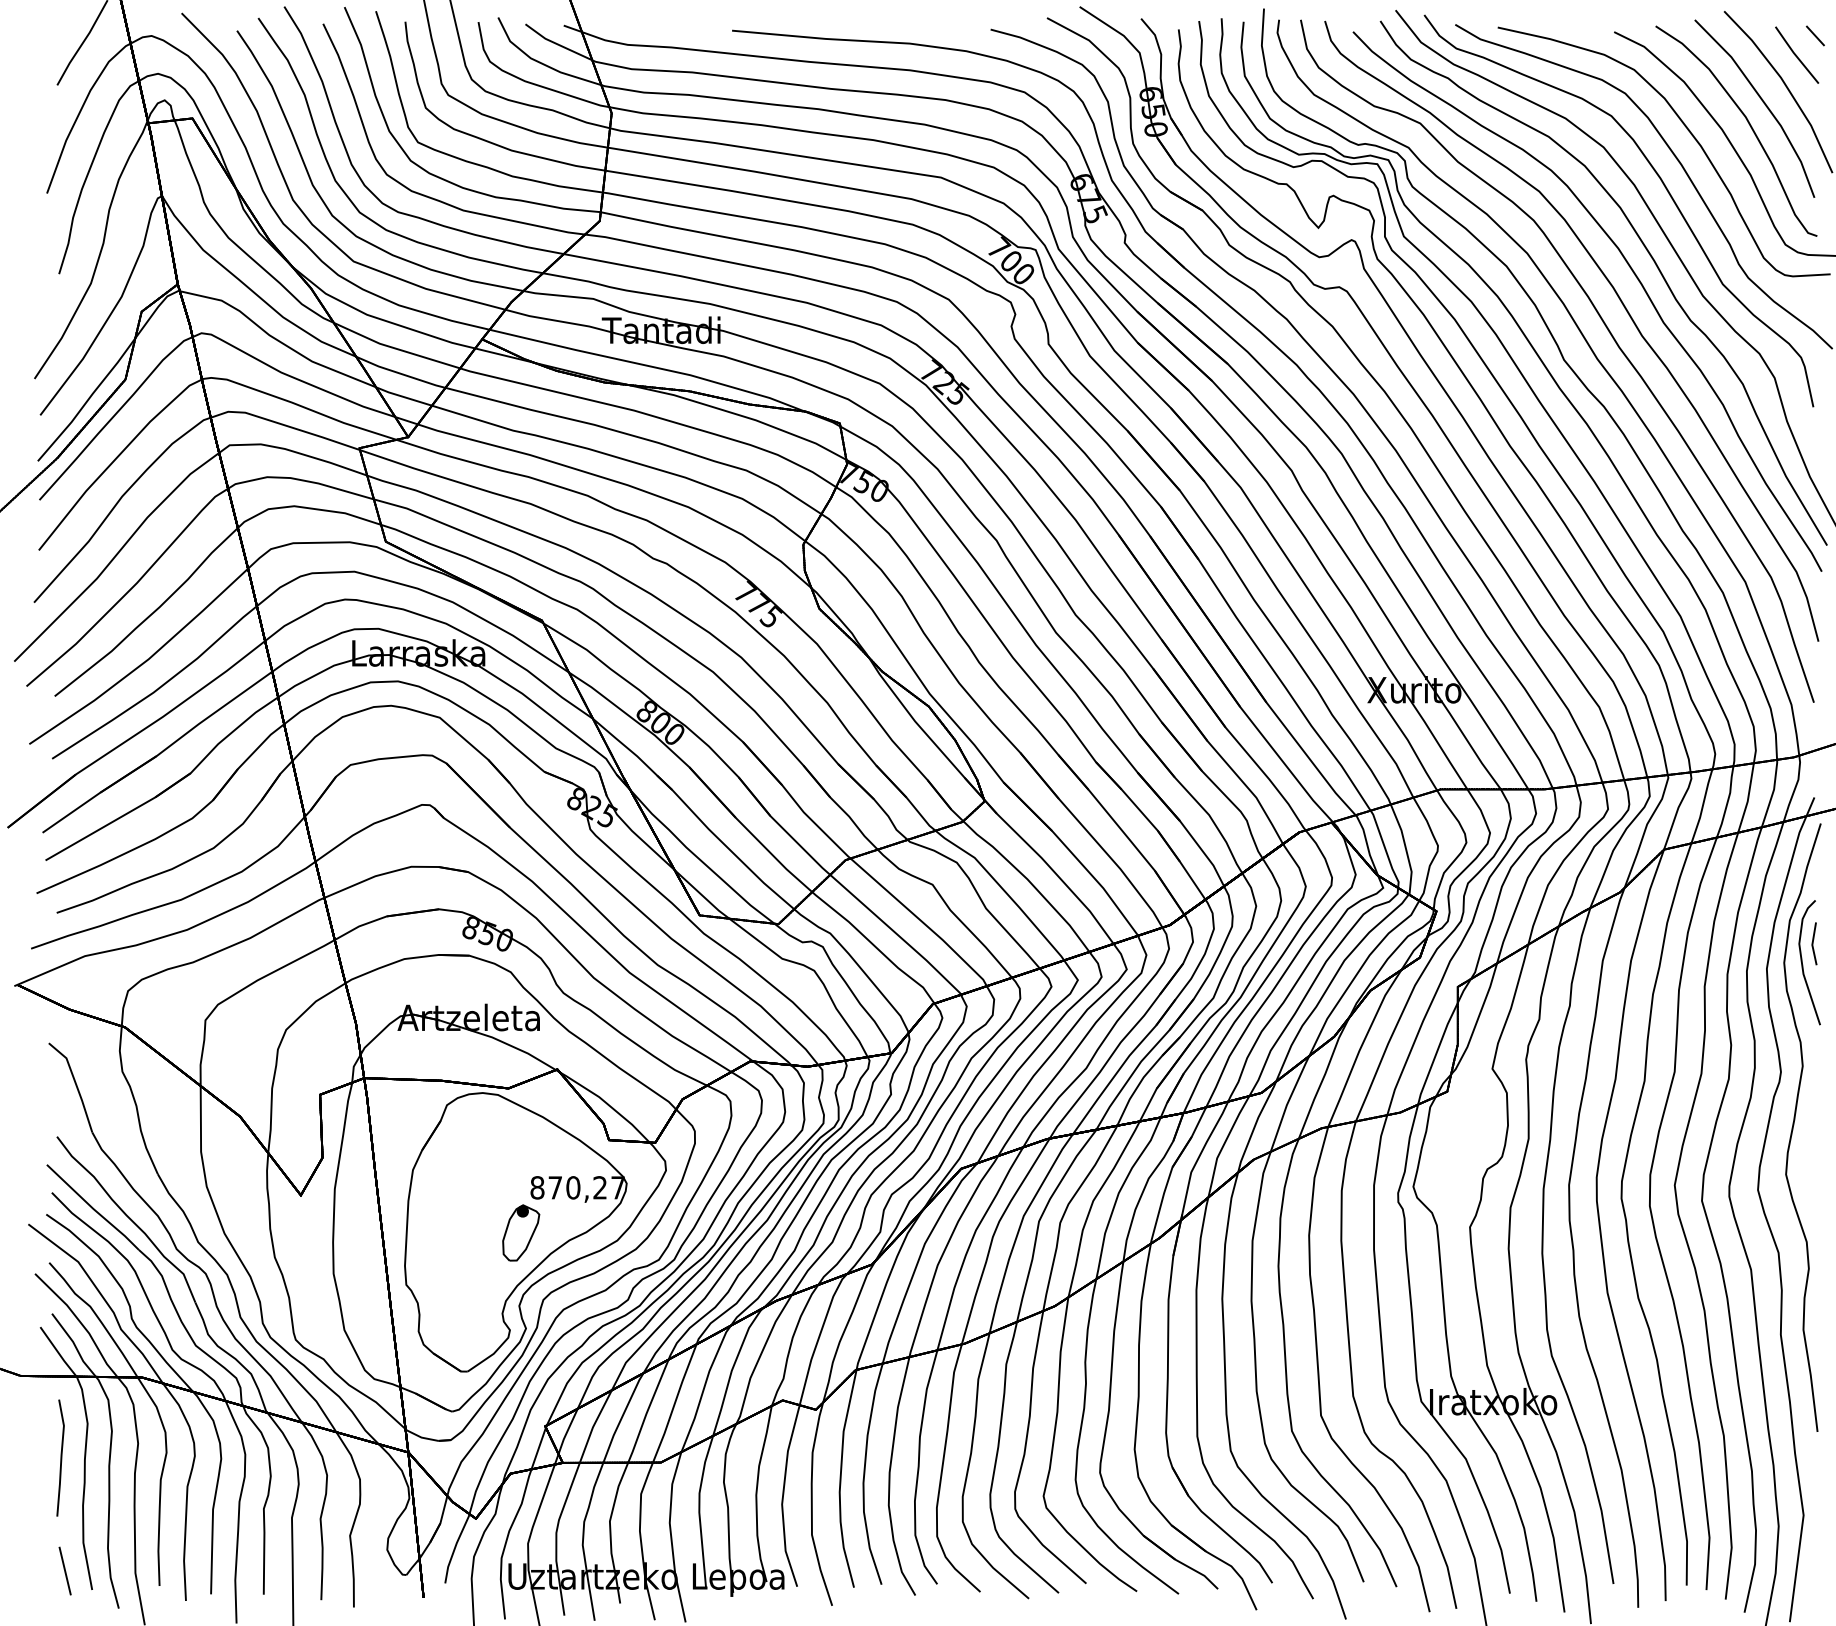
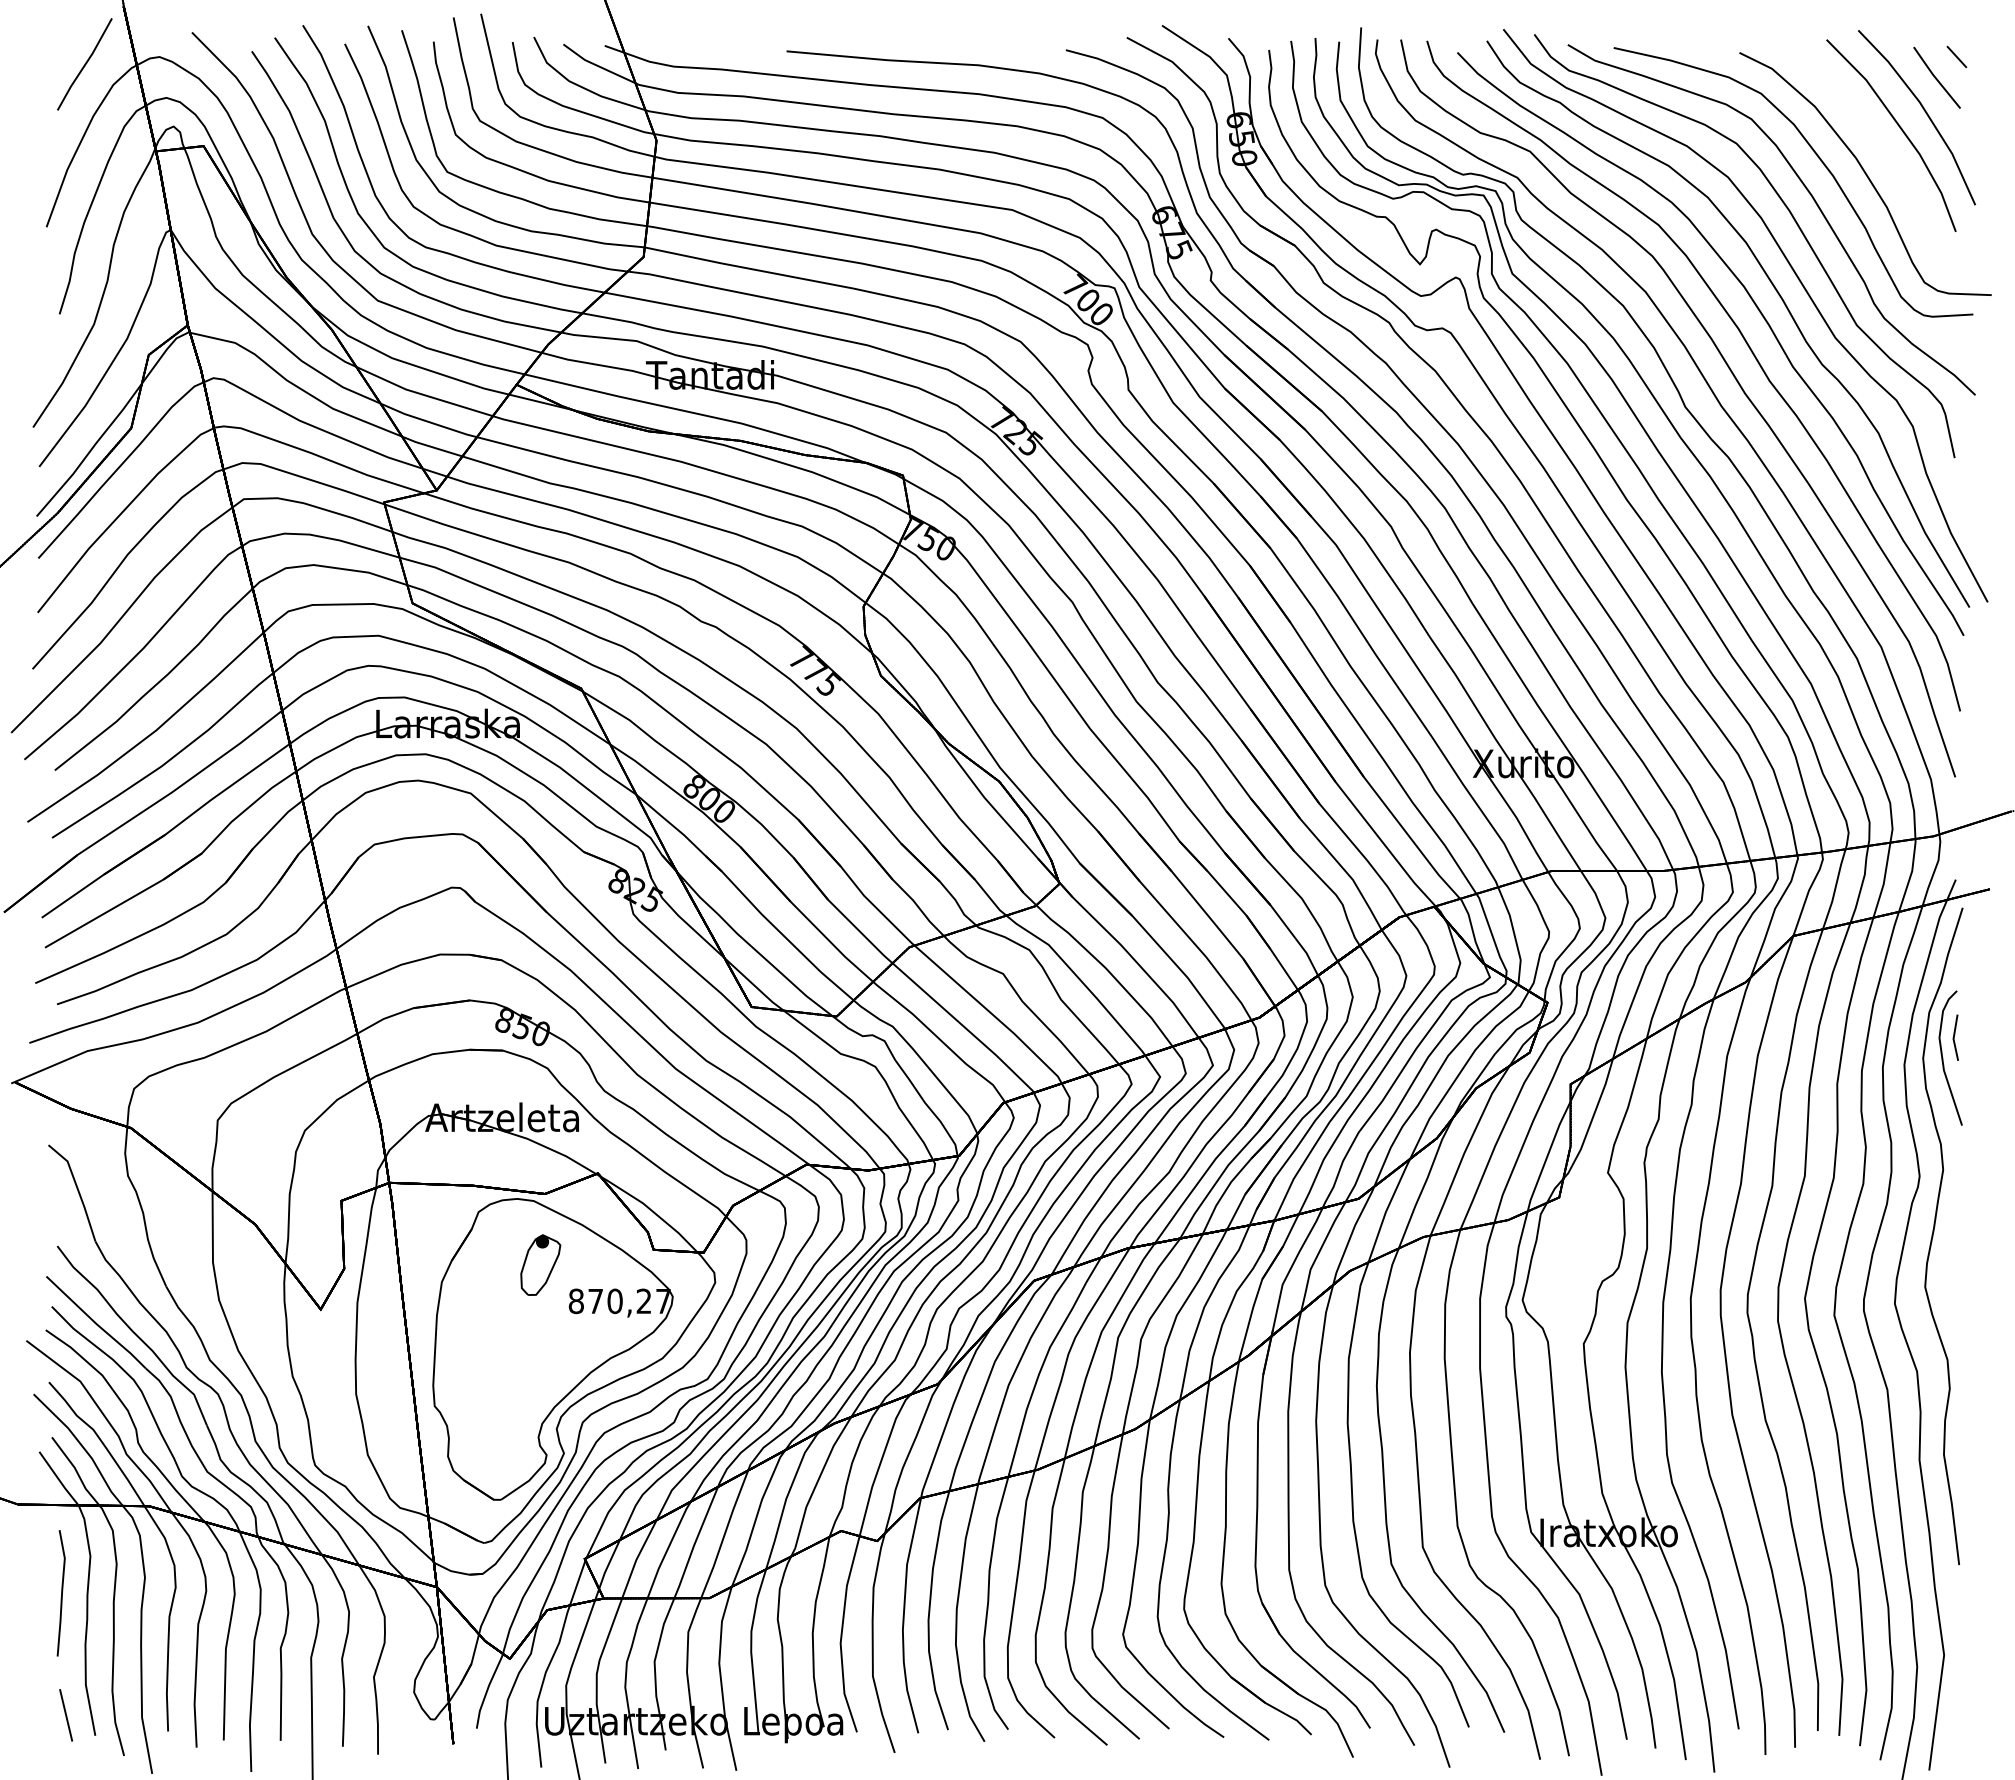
part: (1747, 122) -> (1883, 150), removed
part: (520, 1232) -> (540, 1264), moved

